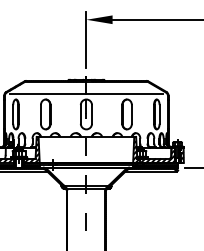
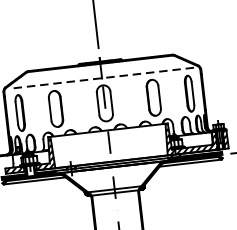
line: (86, 93) -> (102, 78), solid -> dashed

